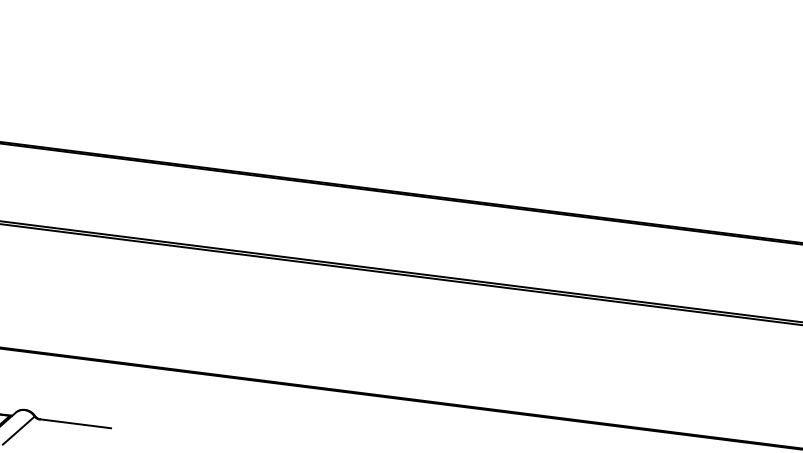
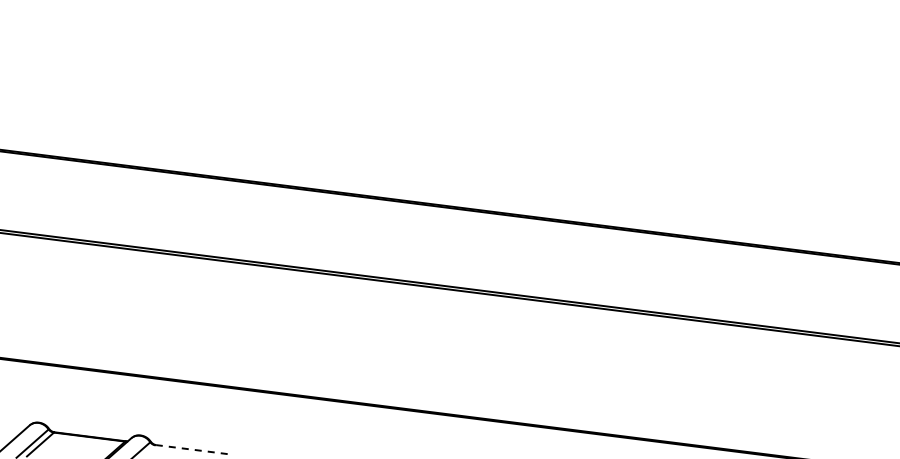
line: (76, 423) -> (192, 449), solid -> dashed

